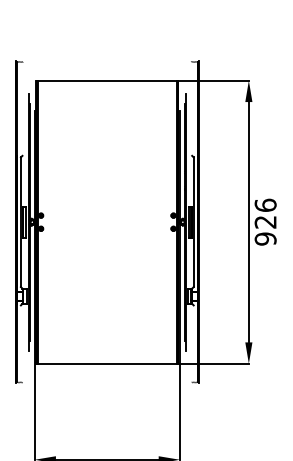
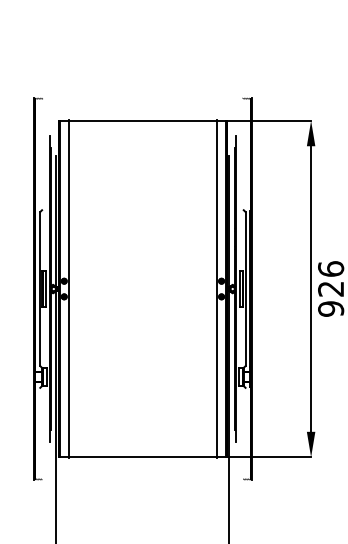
line: (44, 221) -> (68, 288), added
line: (169, 221) -> (216, 288), added

